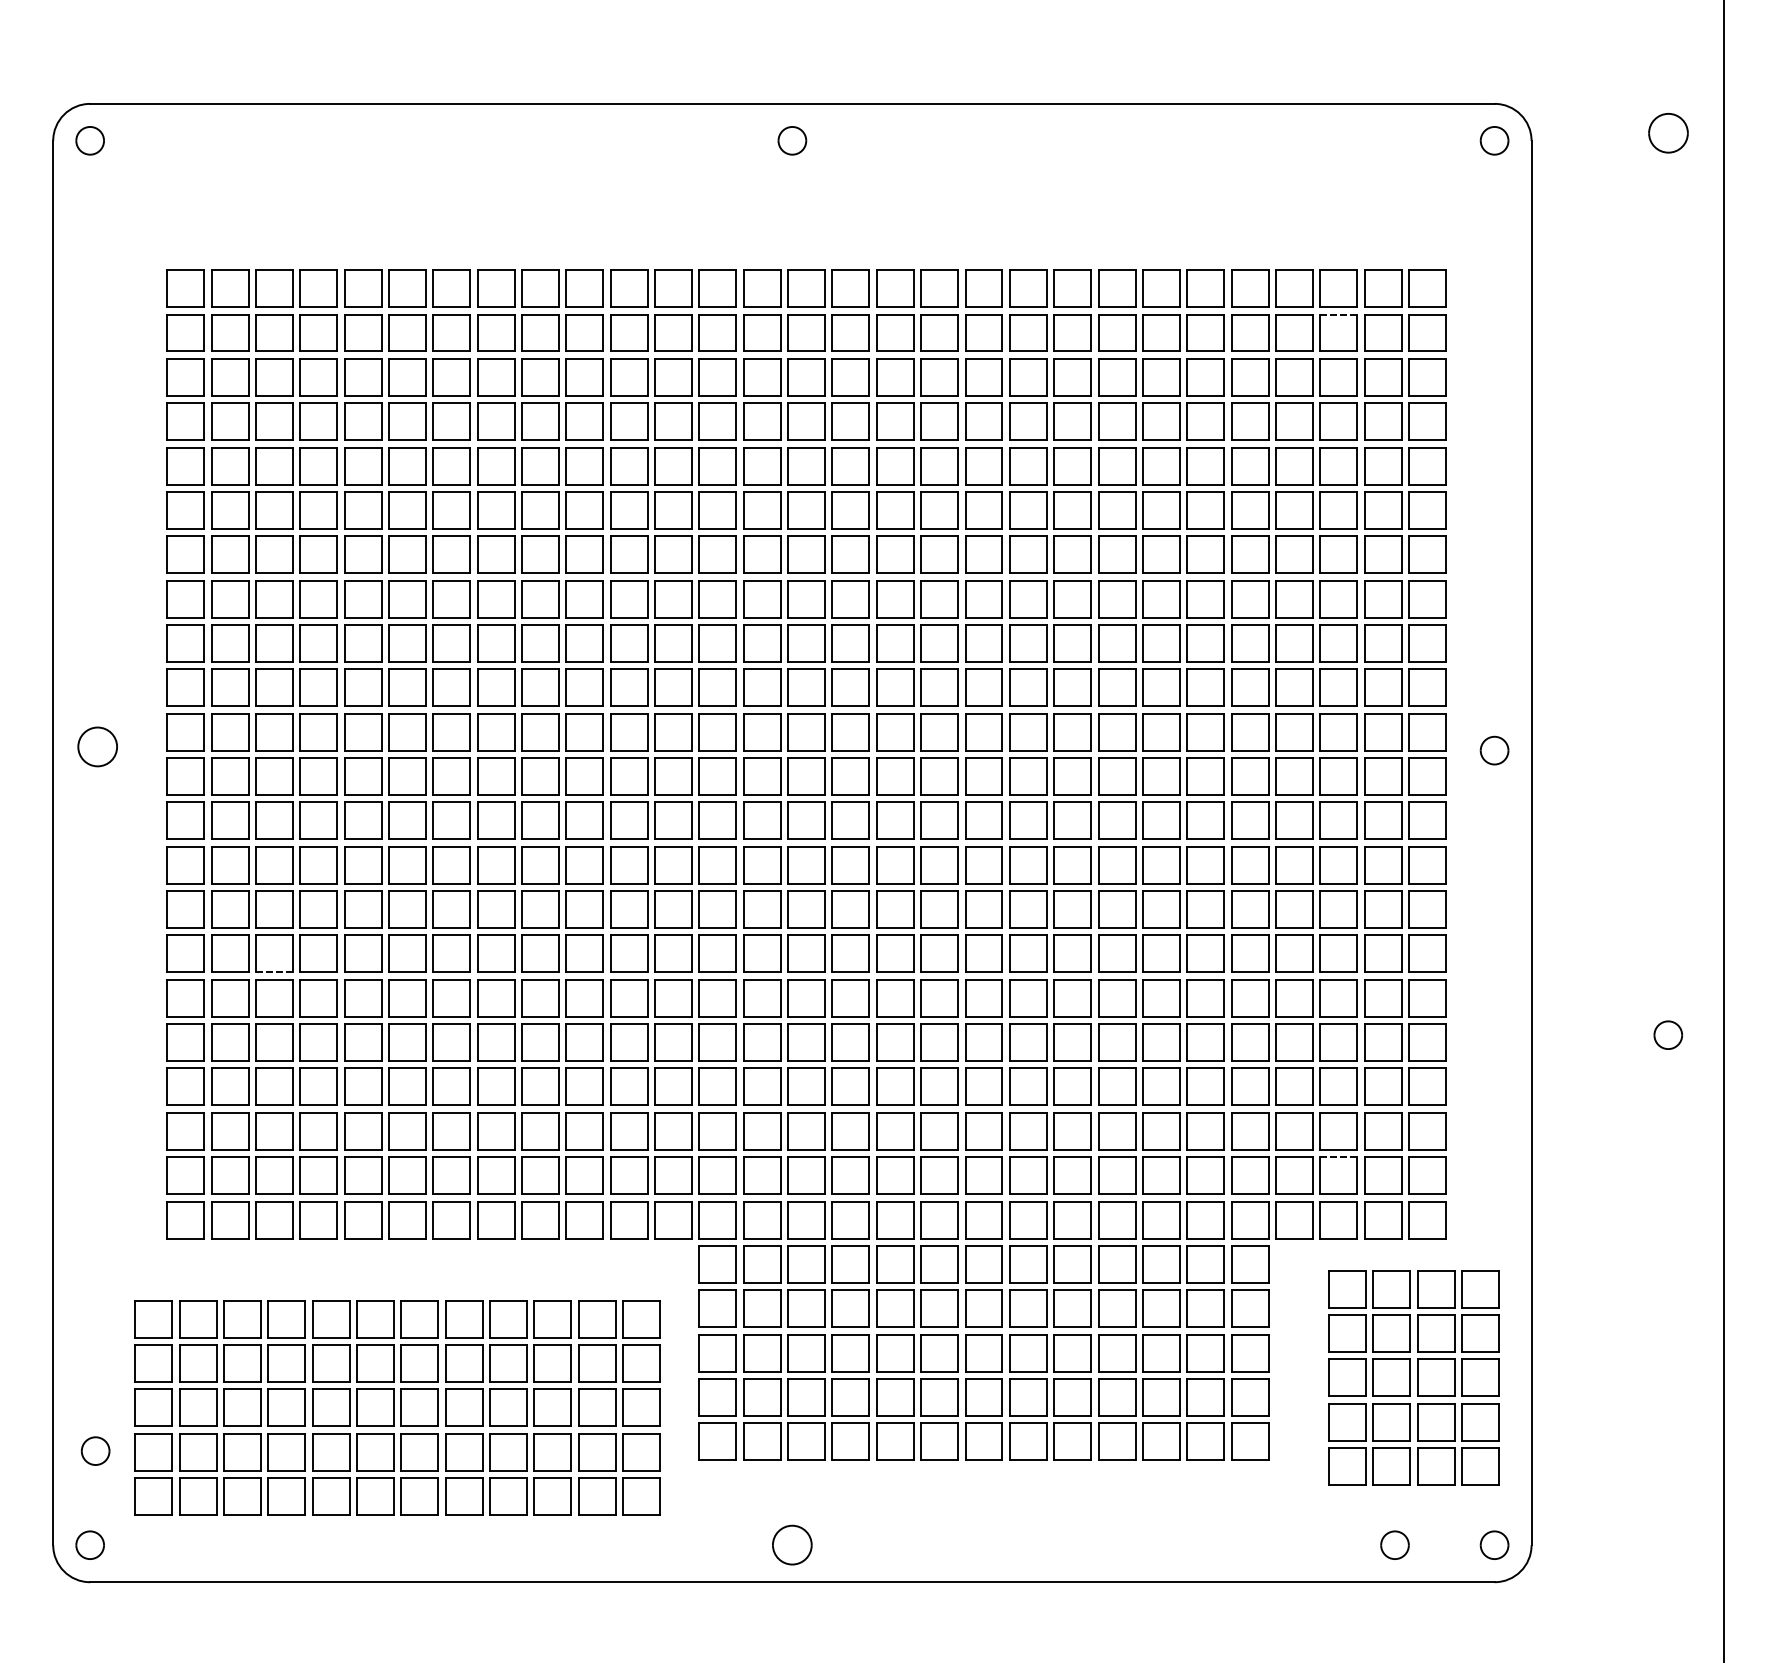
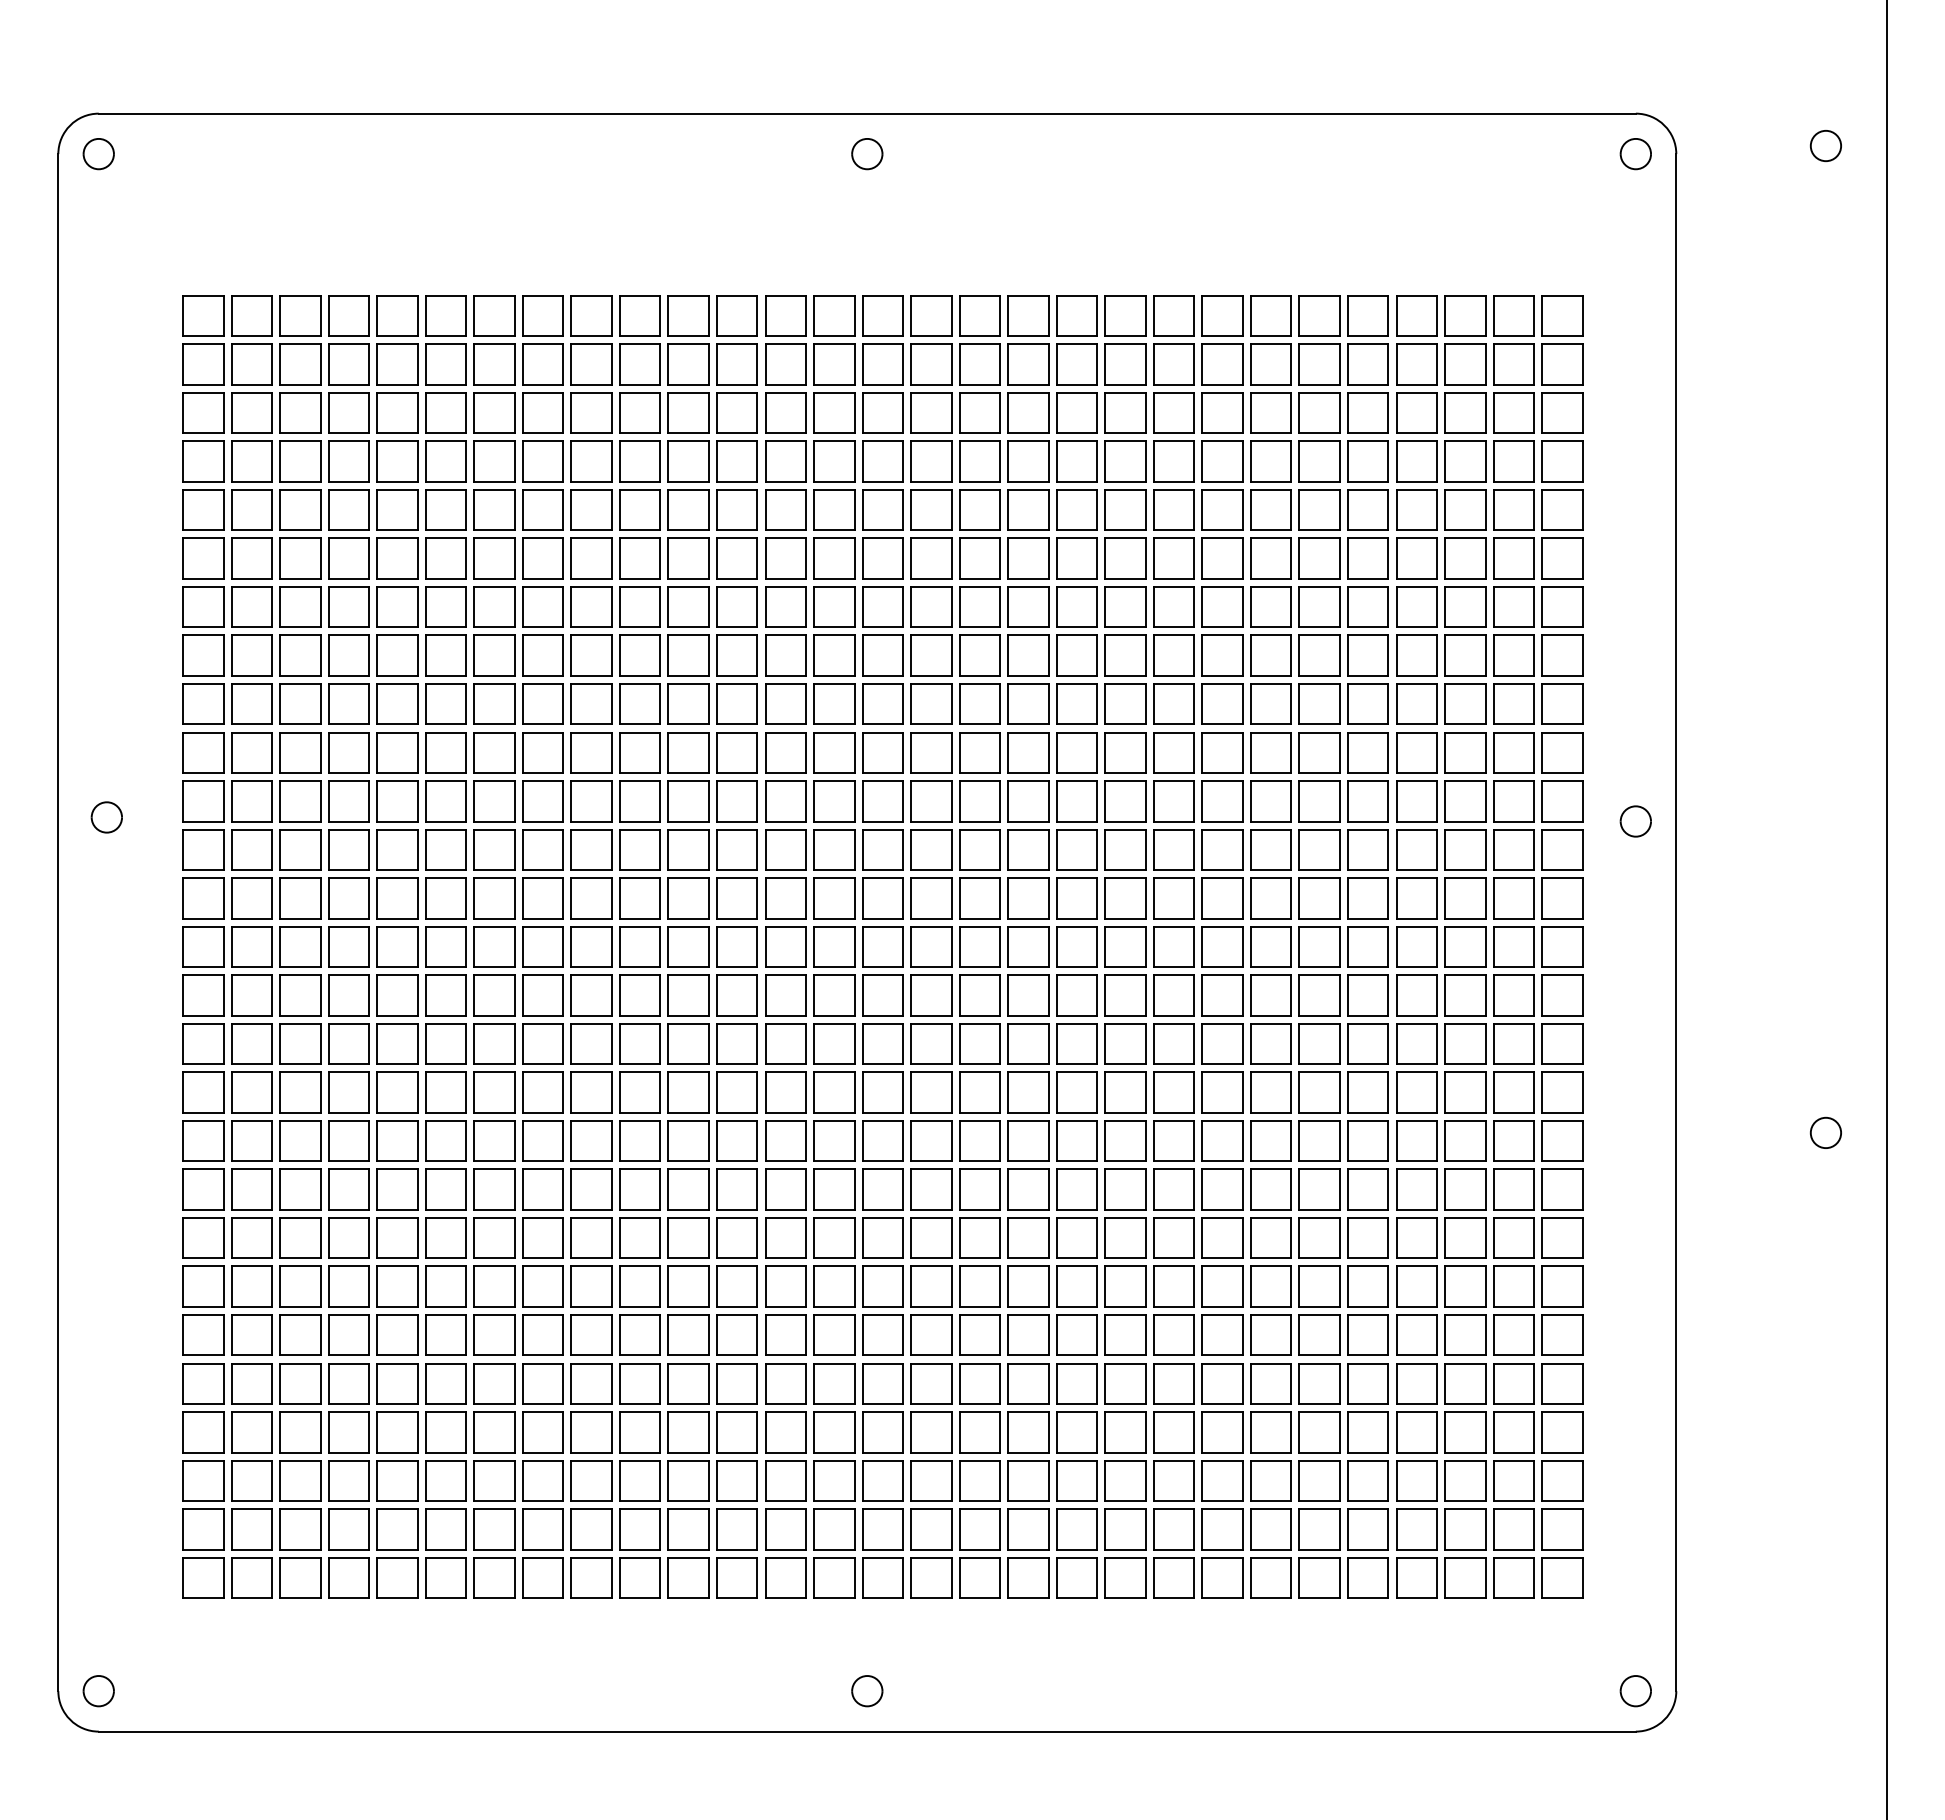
part: (1667, 133) -> (1825, 146), size x0.71
line: (1338, 314) -> (1465, 344), dashed -> solid
part: (97, 746) -> (106, 817), size x0.71
line: (273, 972) -> (299, 1064), dashed -> solid
line: (1338, 1157) -> (1465, 1266), dashed -> solid
part: (1413, 1377) -> (1489, 1480), moved
part: (396, 1407) -> (469, 1480), moved
part: (95, 1451) -> (104, 1588), removed
part: (792, 1545) -> (867, 1691), size x0.71
part: (1394, 1545) -> (1526, 1691), removed

